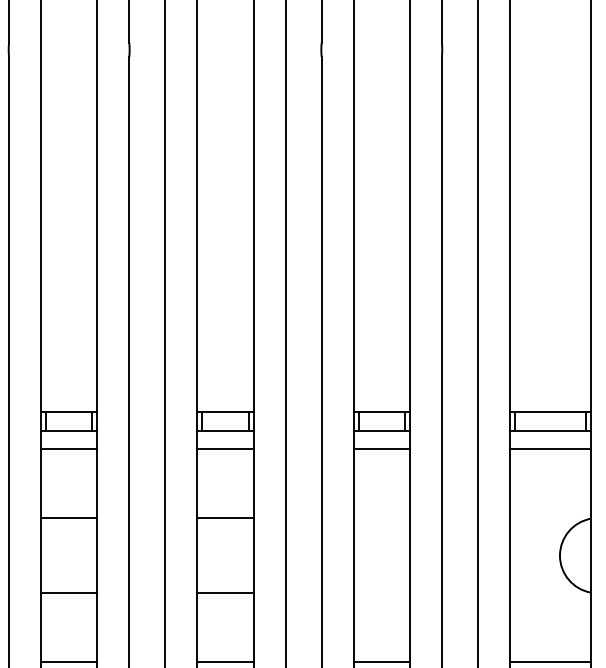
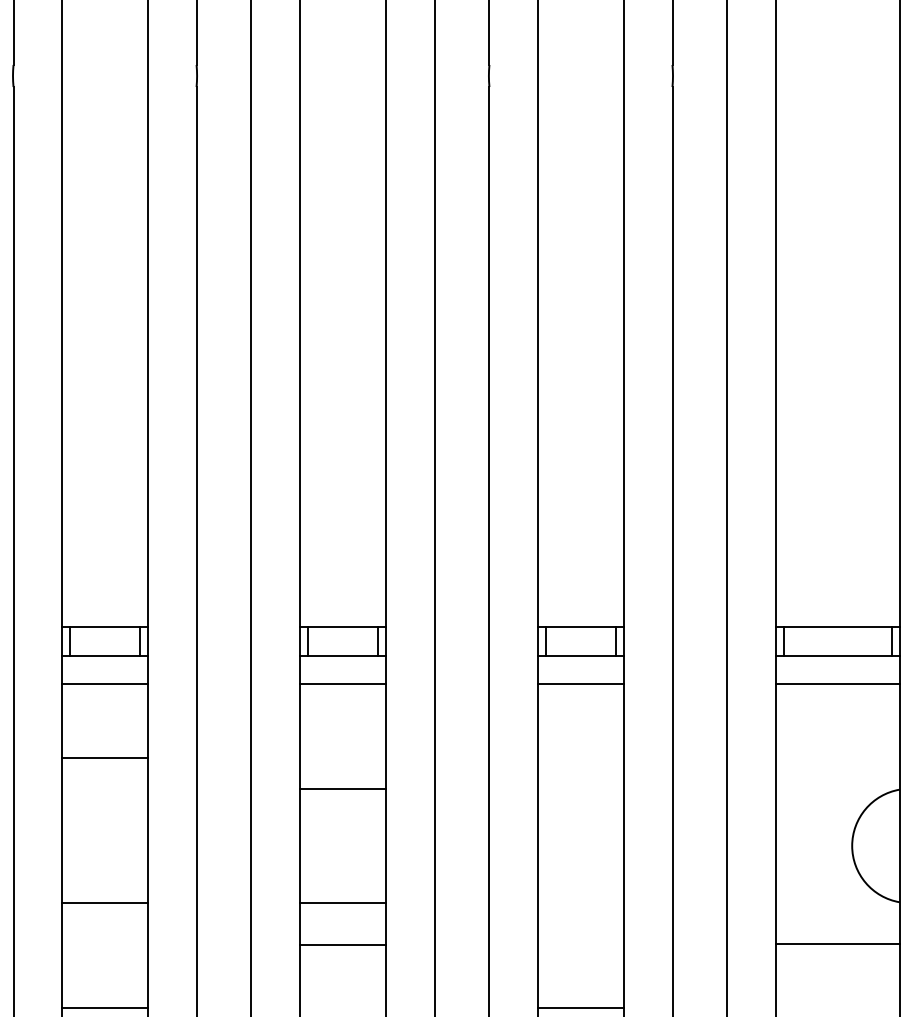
line: (69, 518) -> (105, 758), moved
line: (225, 661) -> (343, 944), moved
line: (550, 661) -> (837, 943), moved

